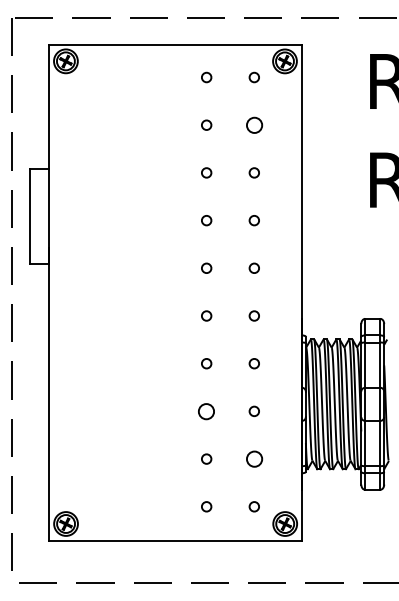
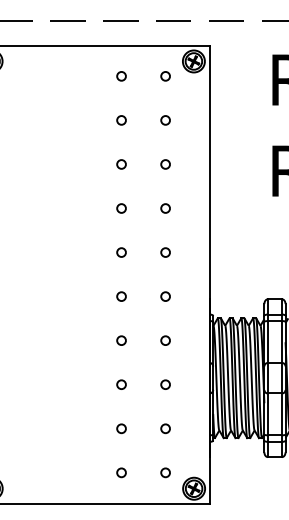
circle: (253, 124) -> (164, 119), size x0.62
circle: (206, 410) -> (121, 383), size x0.62
circle: (253, 458) -> (164, 428), size x0.62

